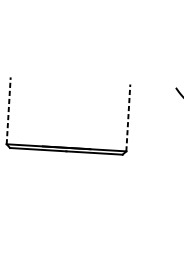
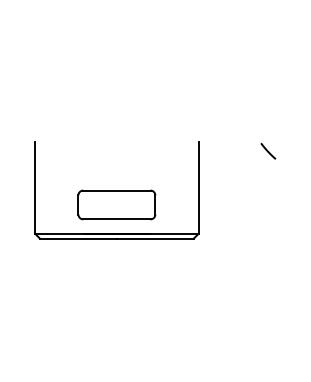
line: (8, 111) -> (35, 188), dashed -> solid
line: (128, 118) -> (198, 188), dashed -> solid
part: (67, 126) -> (116, 204), added

